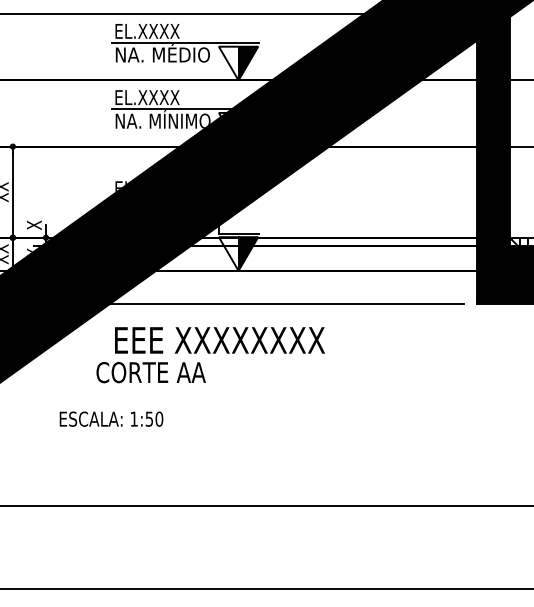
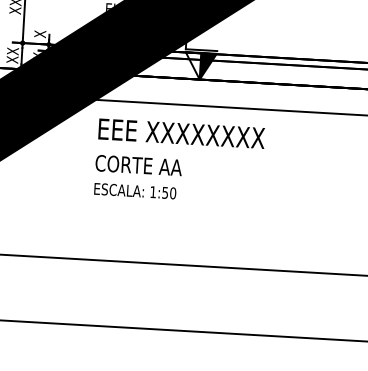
text: (150, 372) -> (138, 165), moved
text: (111, 418) -> (135, 190), moved

